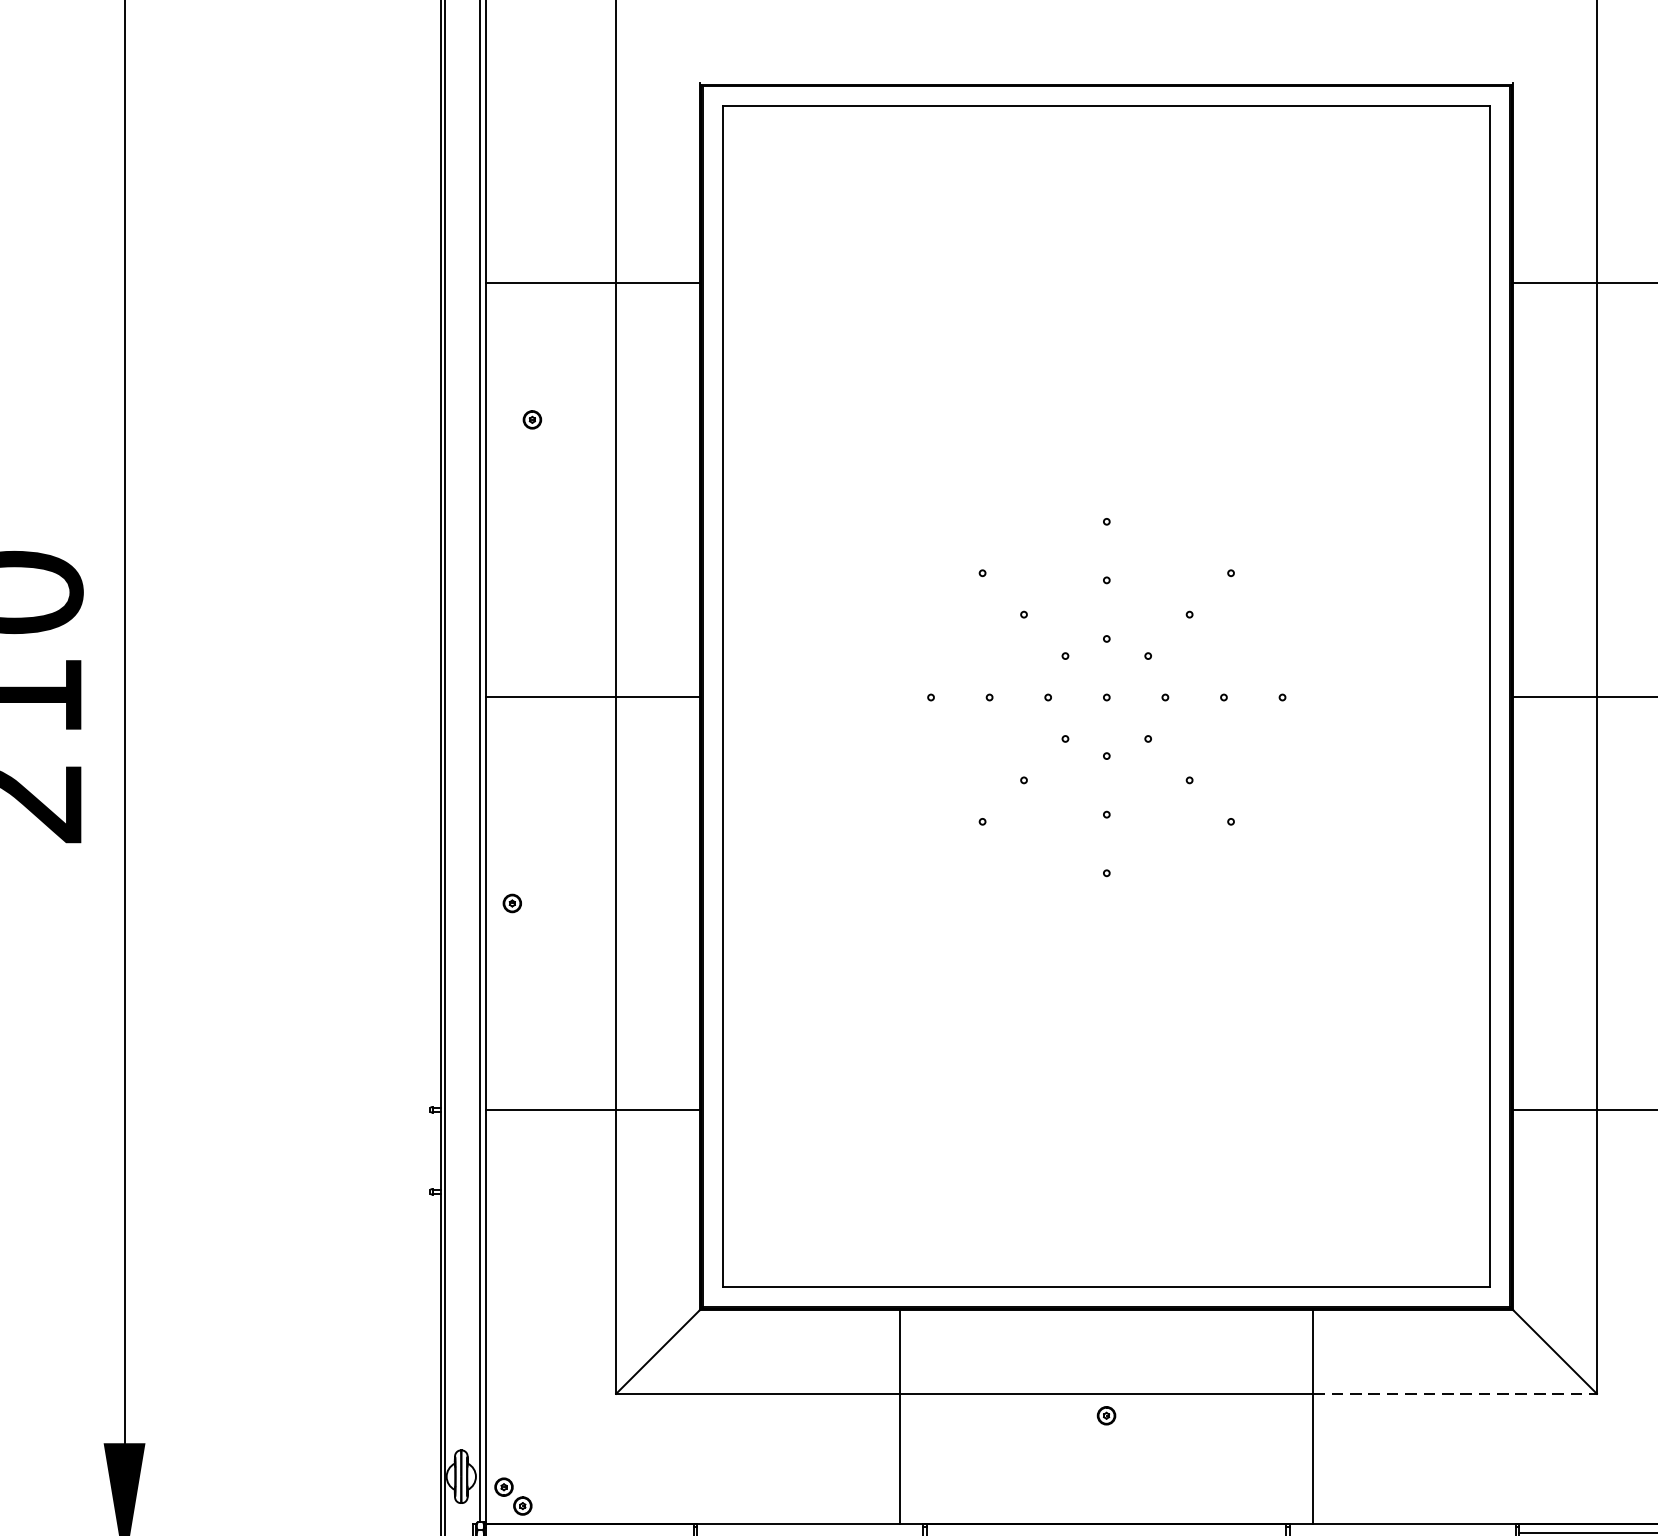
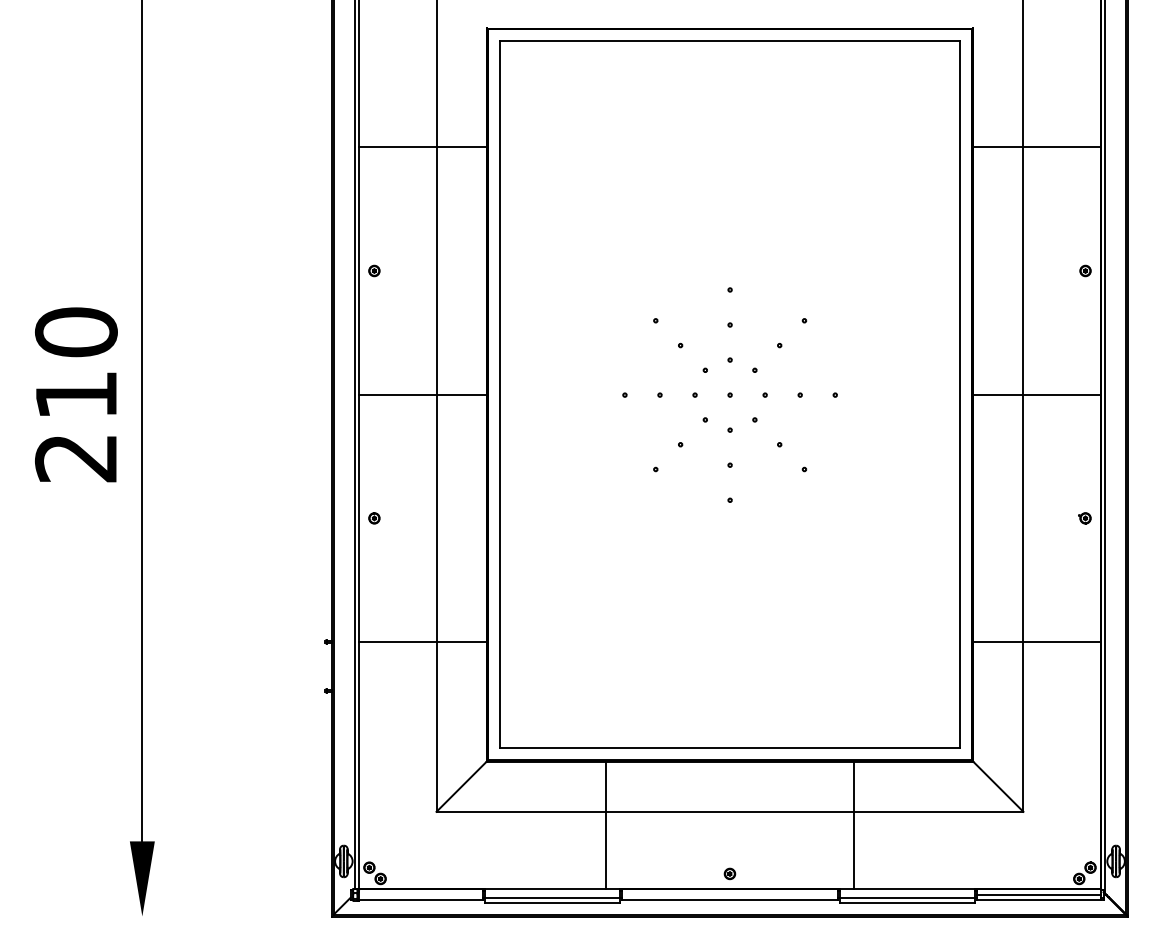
part: (532, 419) -> (374, 270), moved
line: (1455, 1393) -> (938, 811), dashed -> solid
part: (1105, 1415) -> (729, 873), moved

